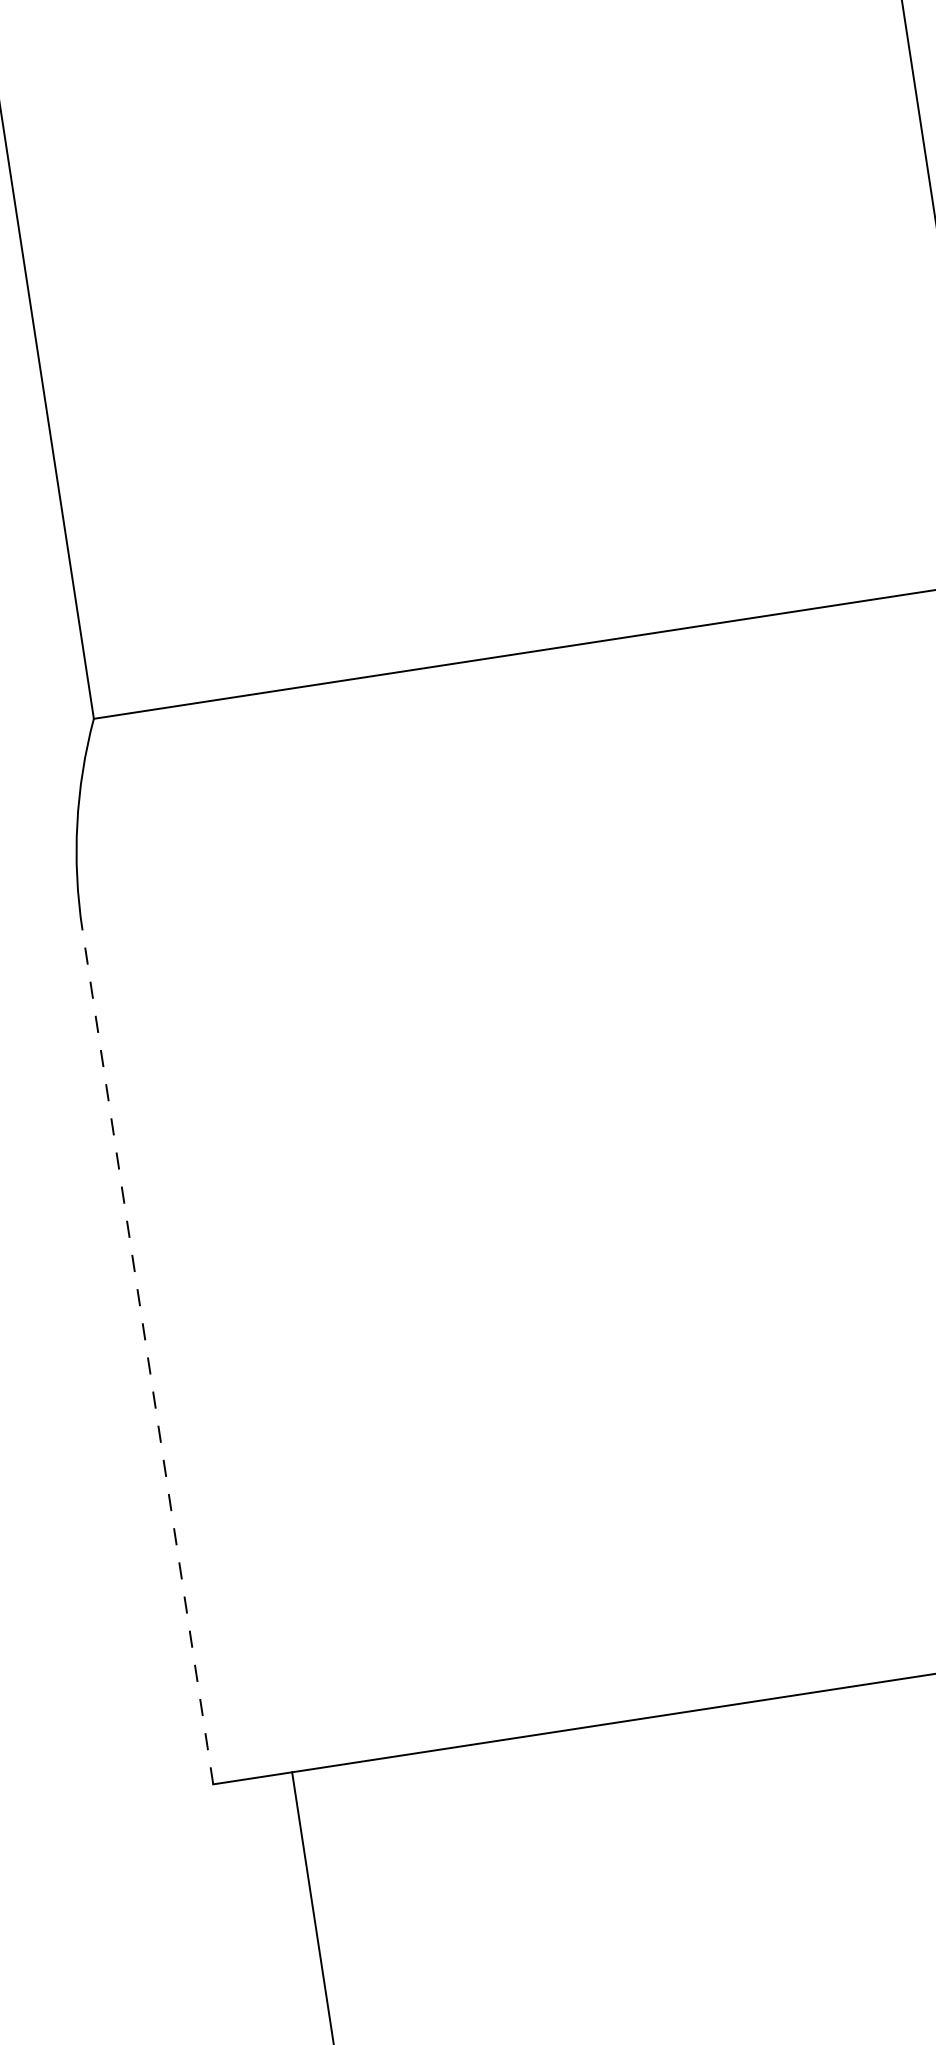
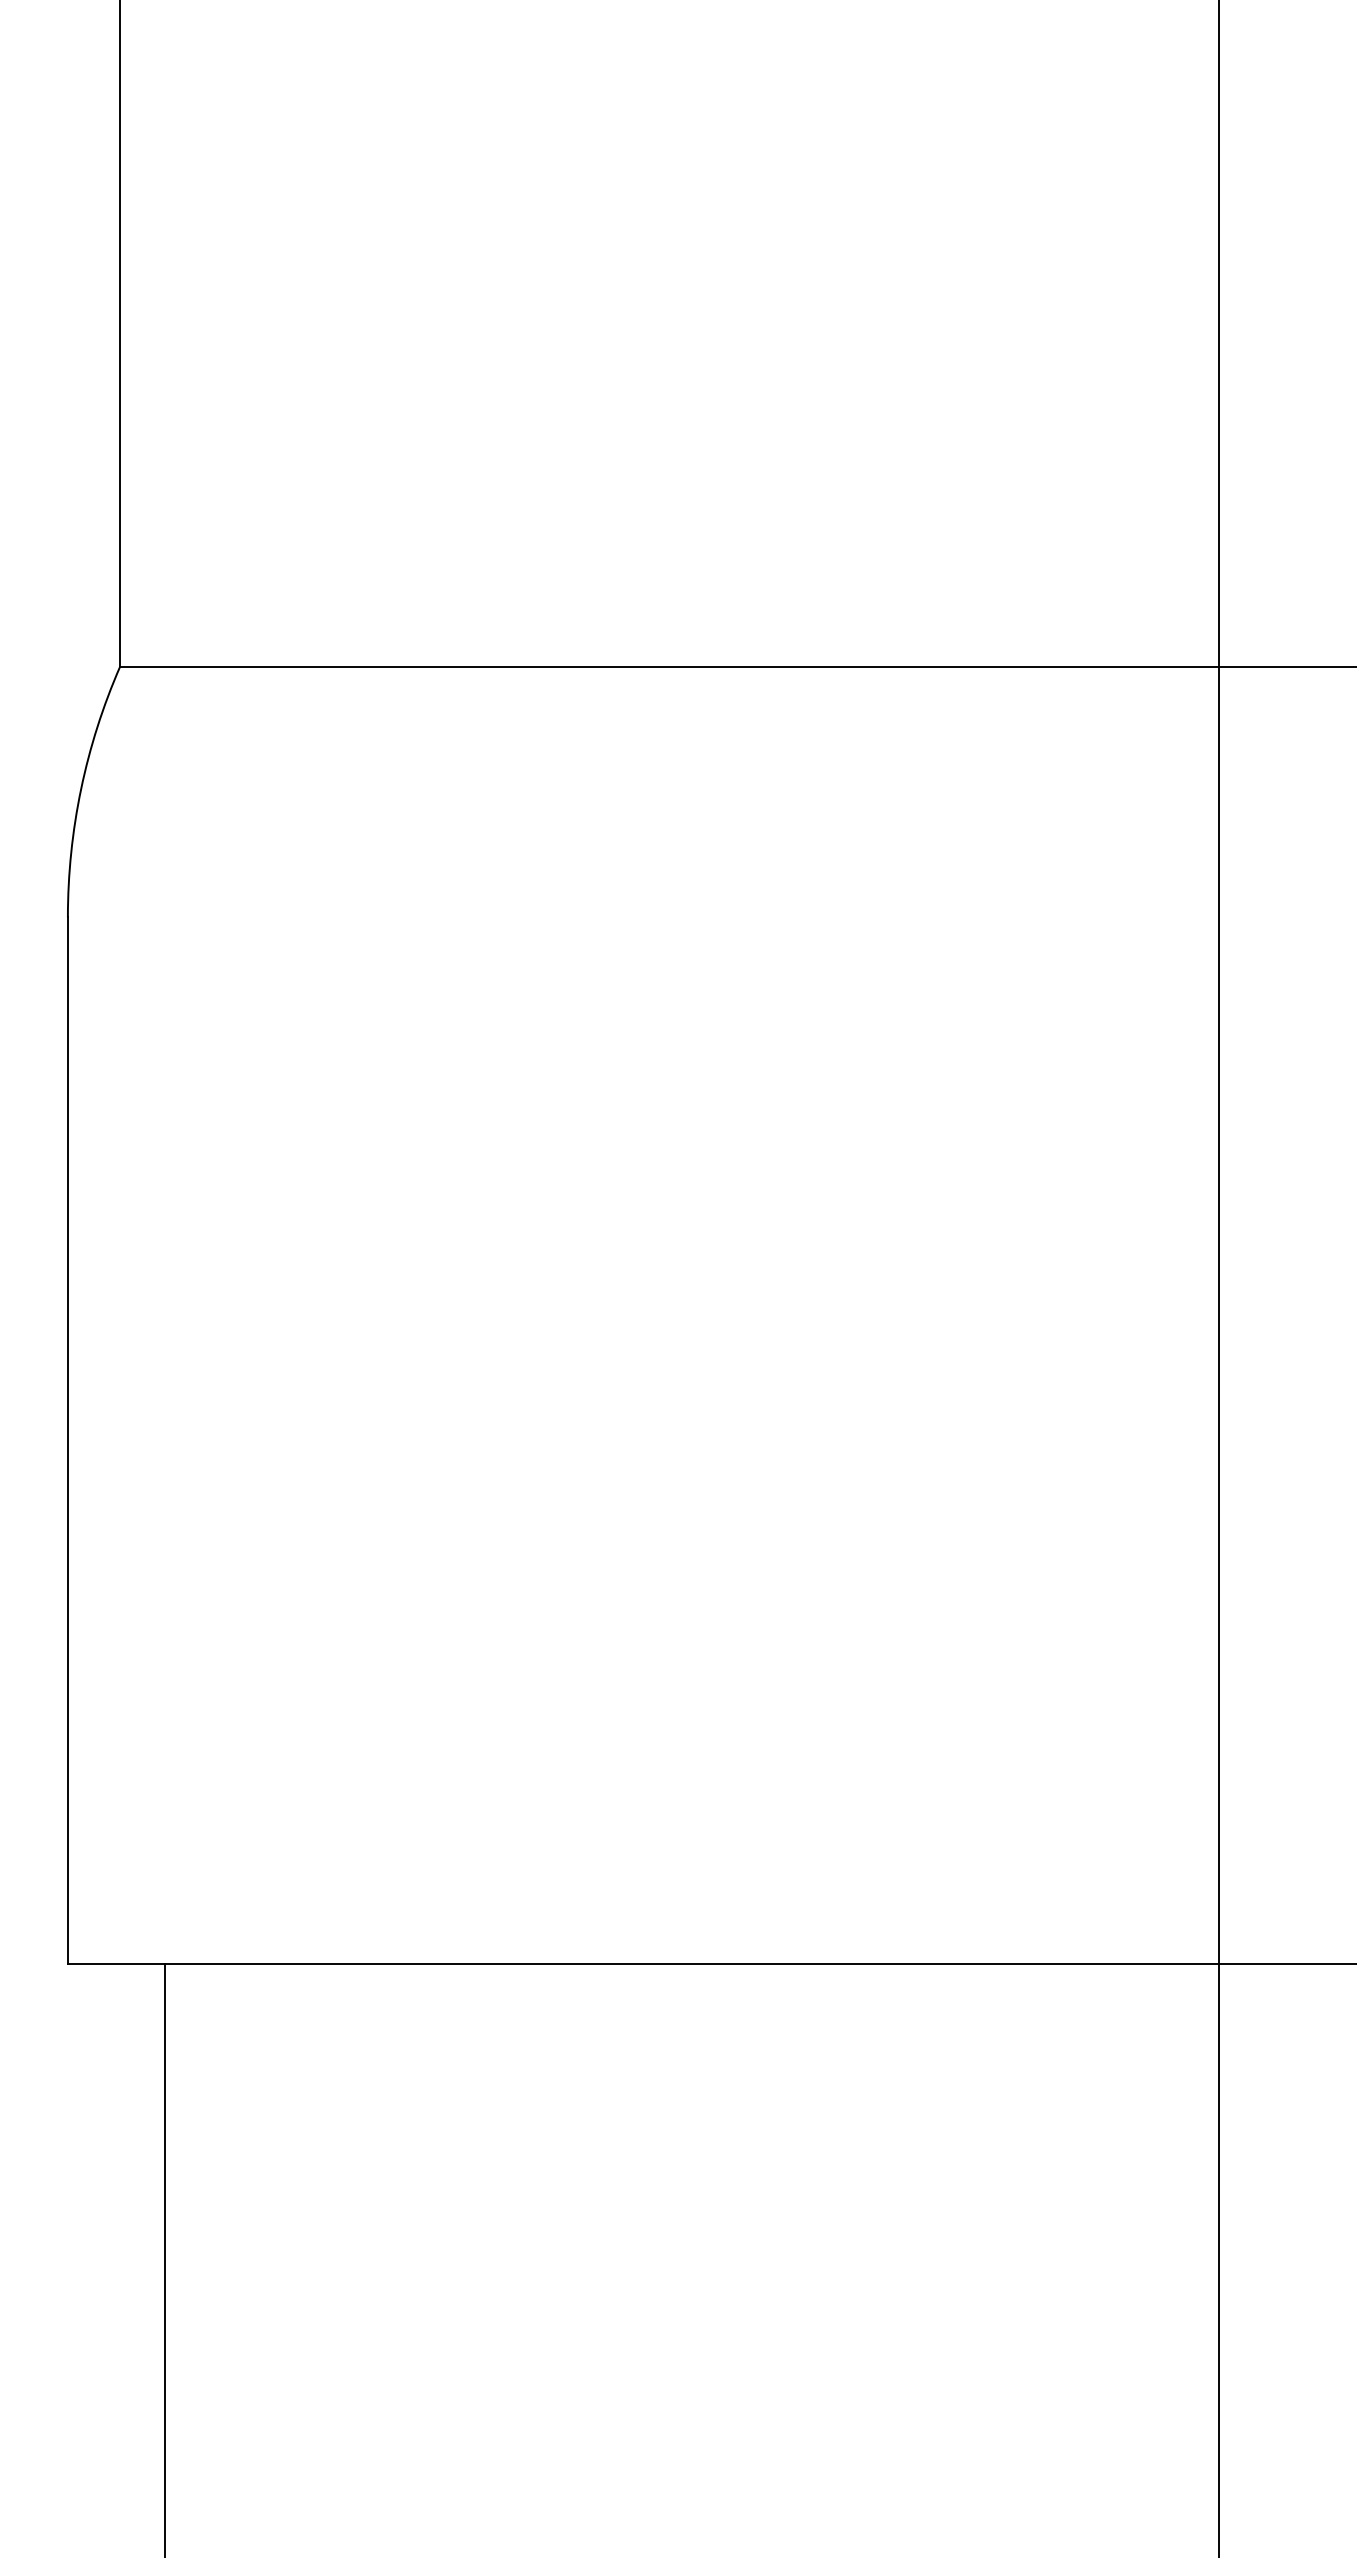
line: (147, 1357) -> (67, 1440), dashed -> solid

